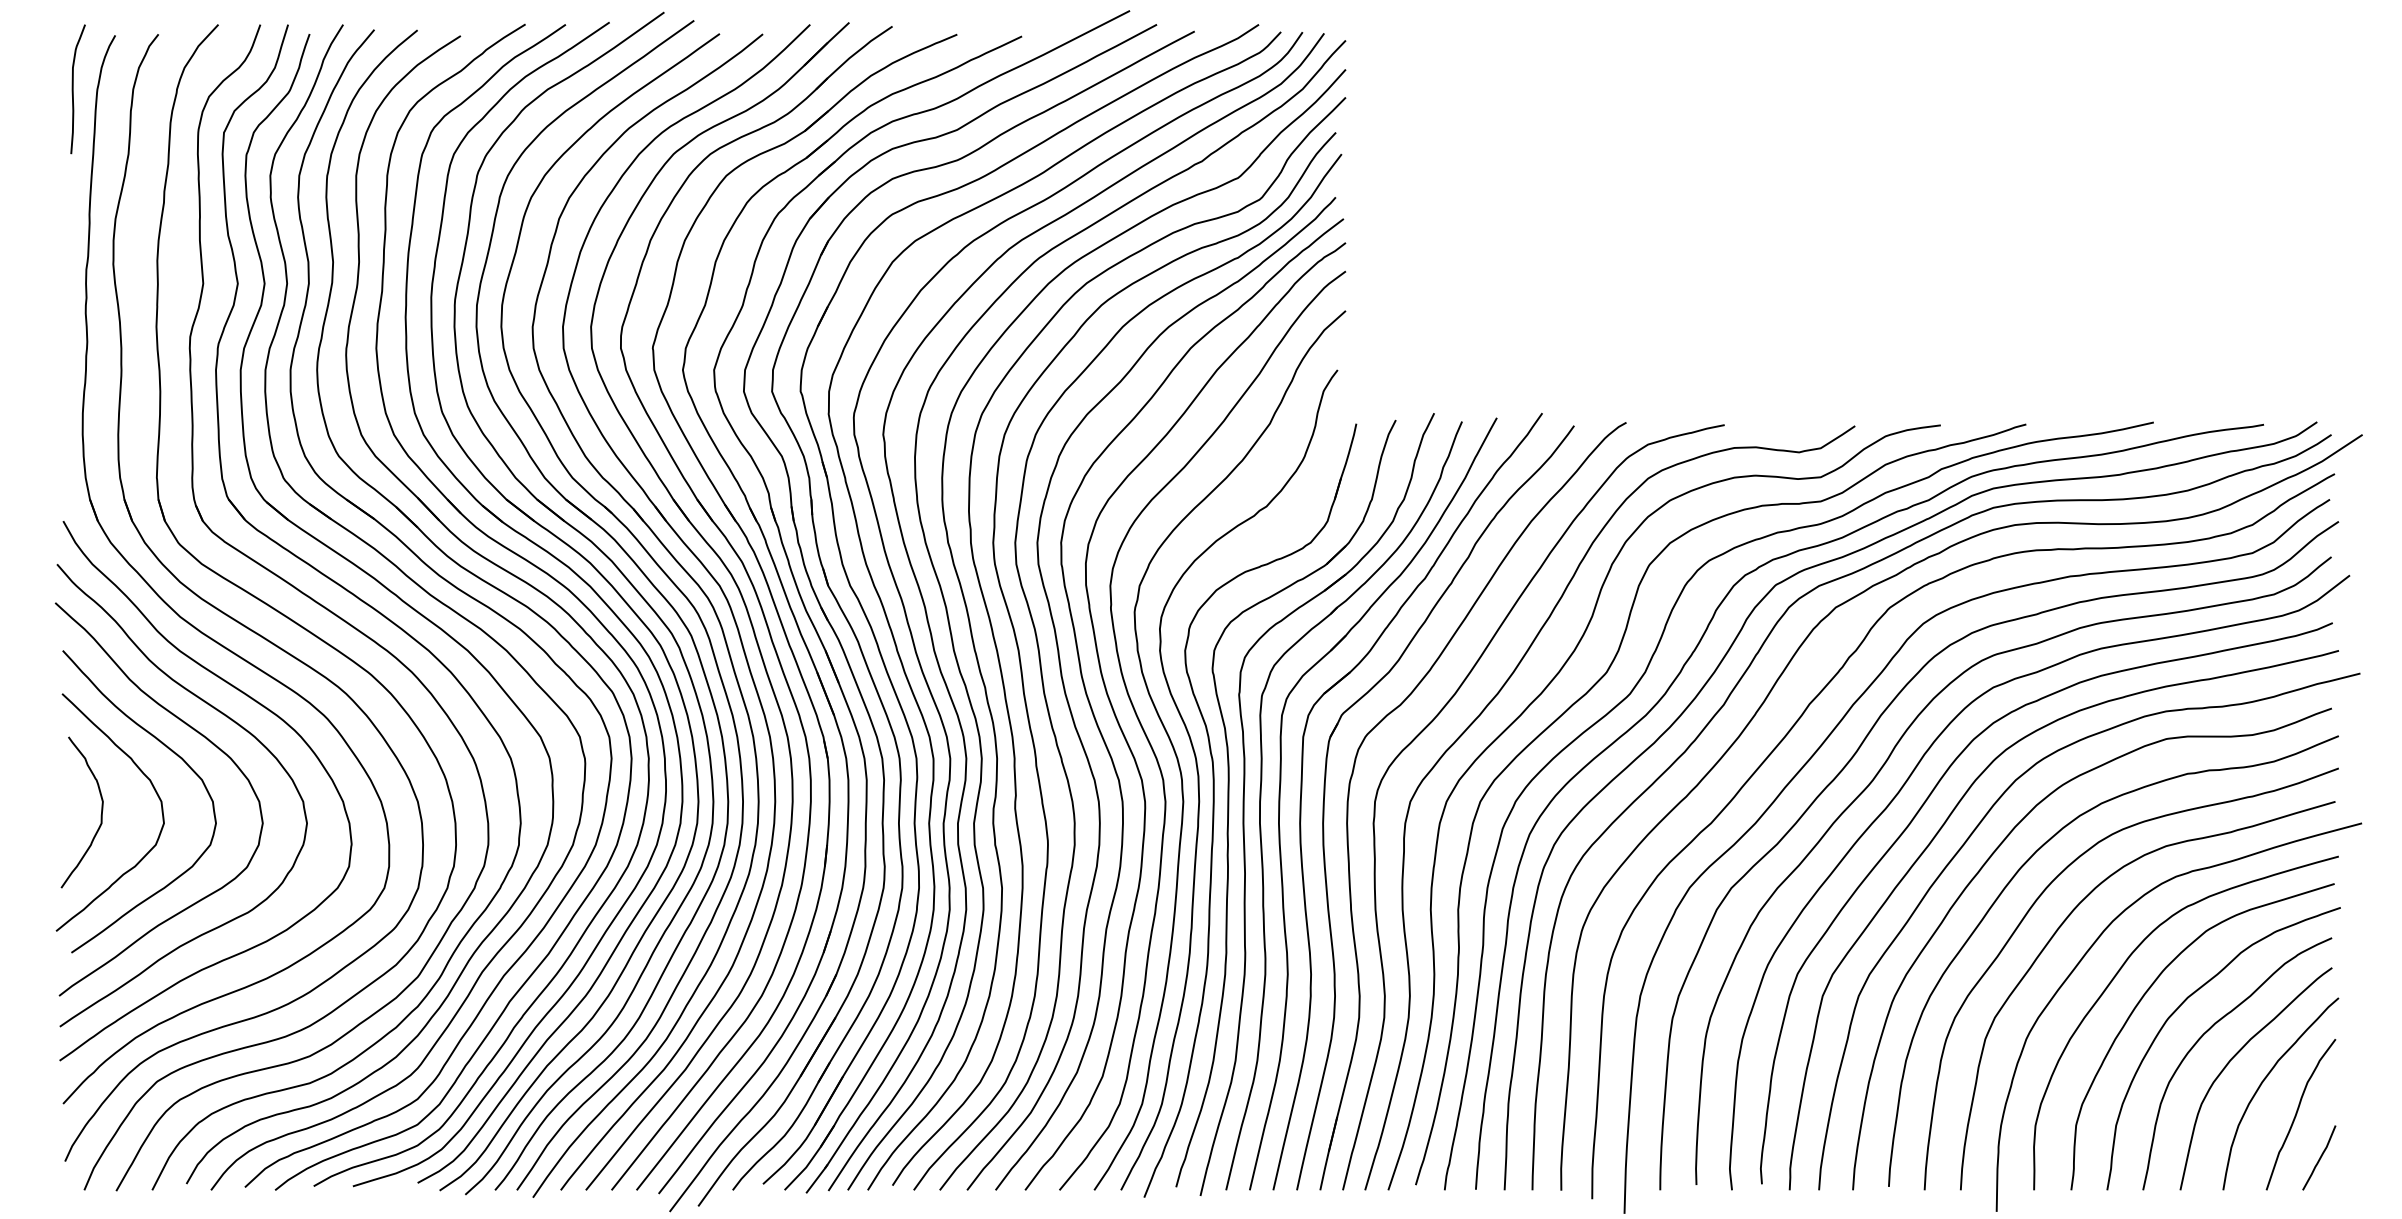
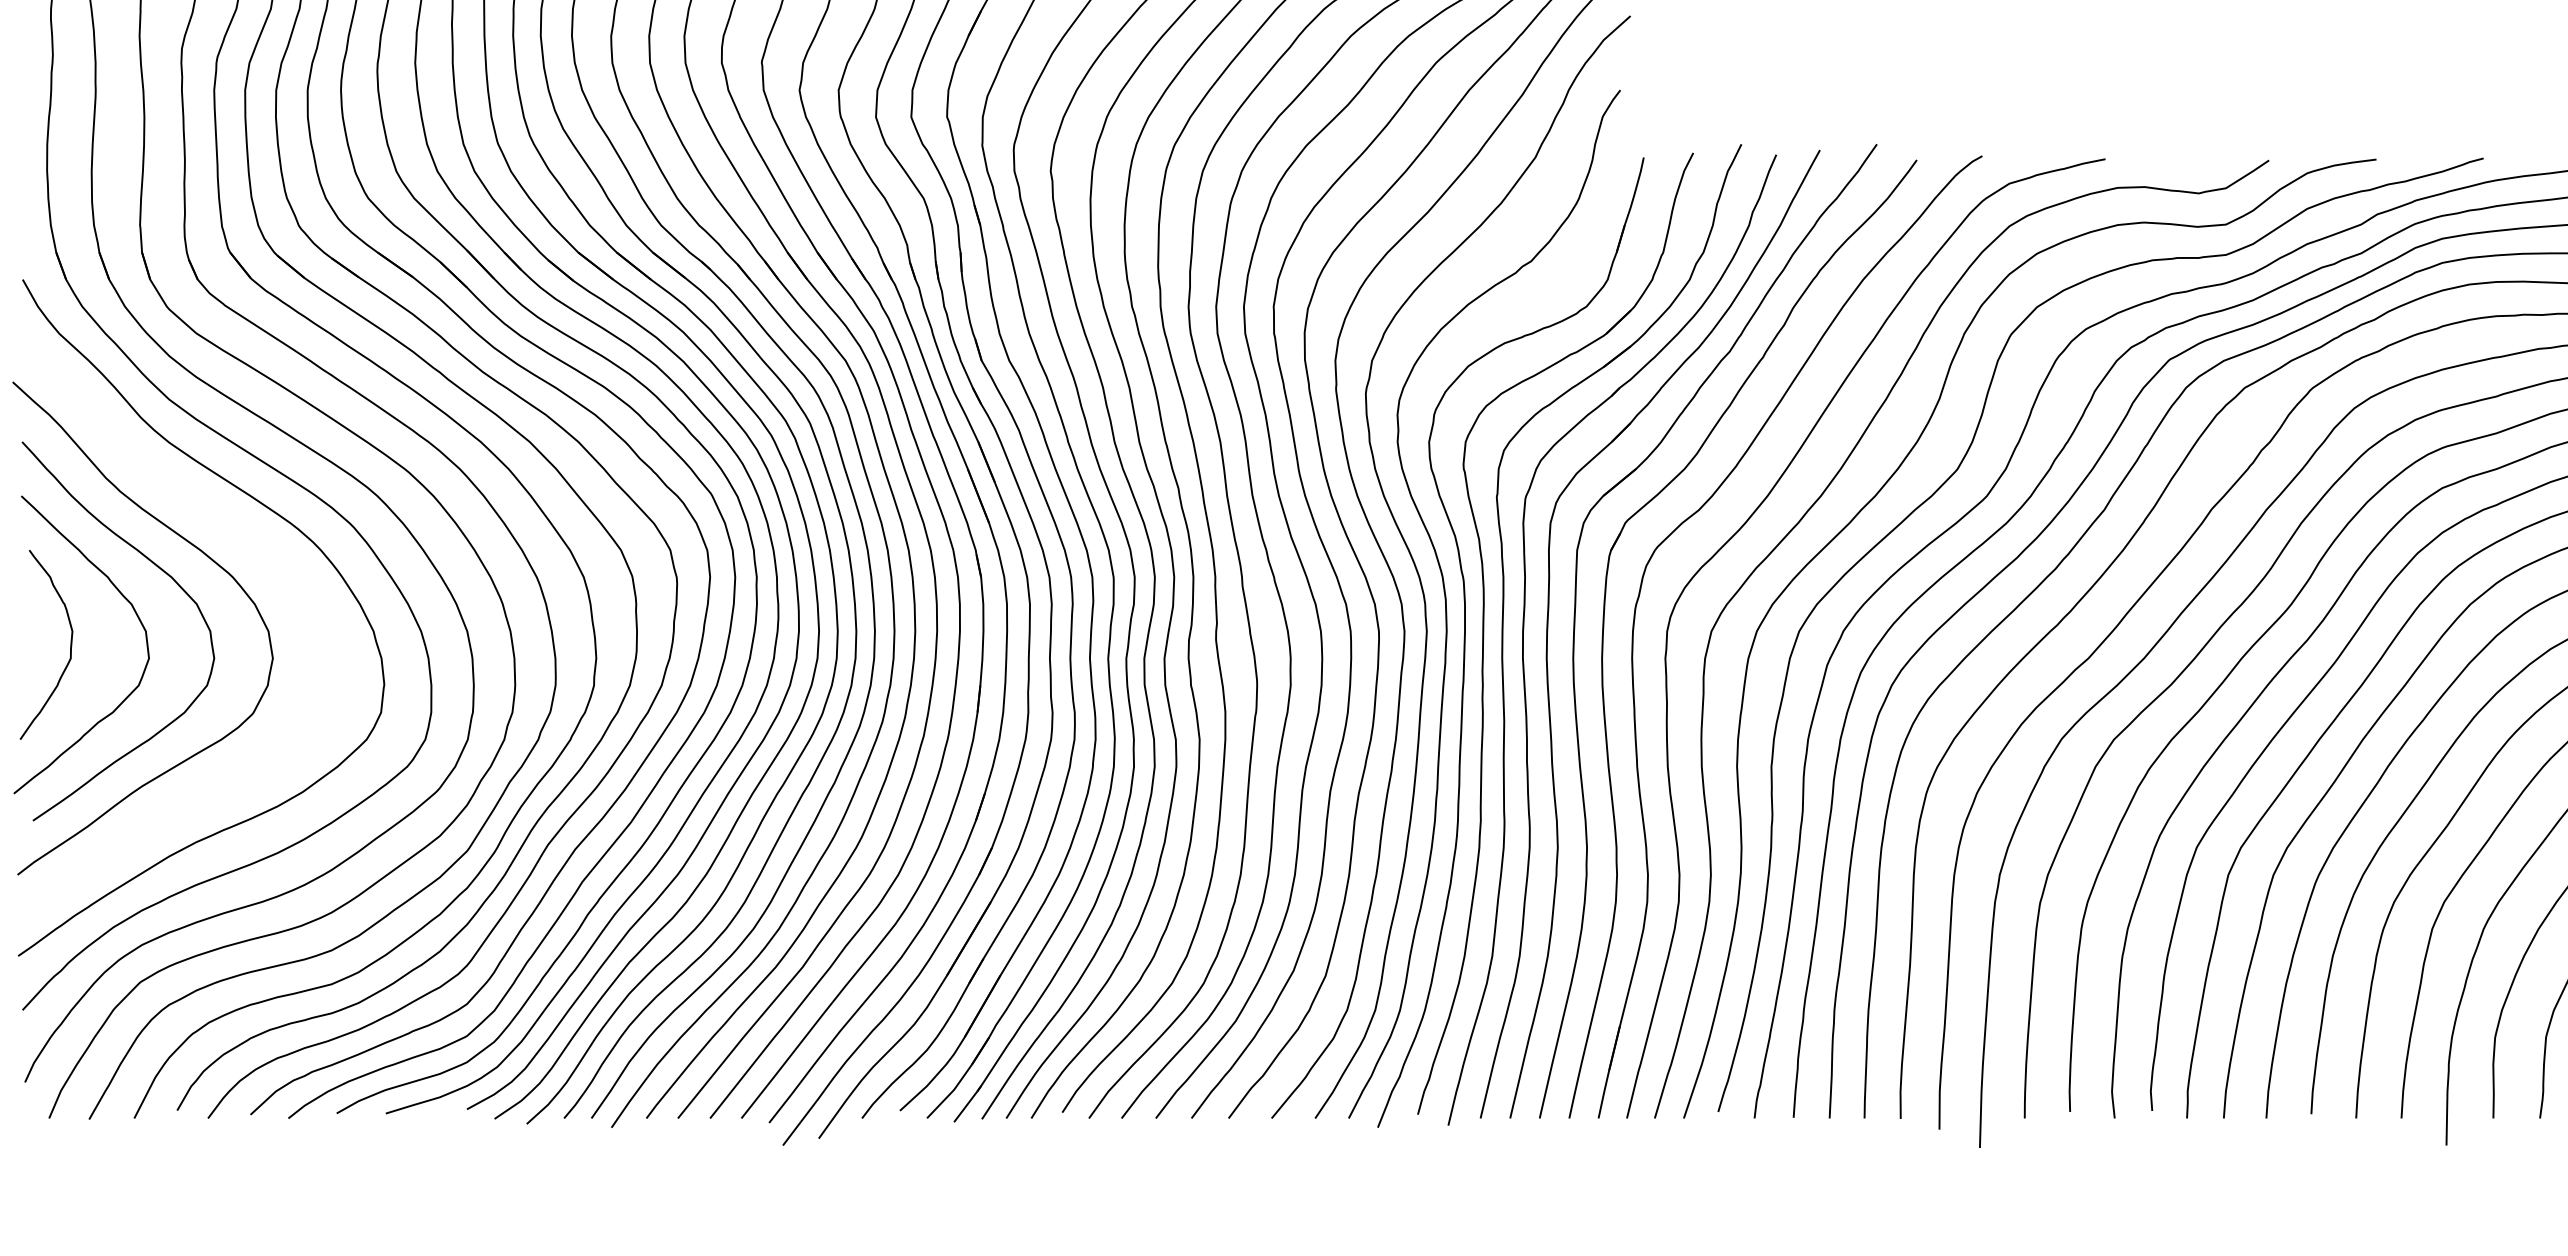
curve: (233, 722) -> (236, 532), removed

